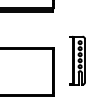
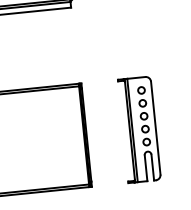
part: (77, 60) -> (139, 129), moved

